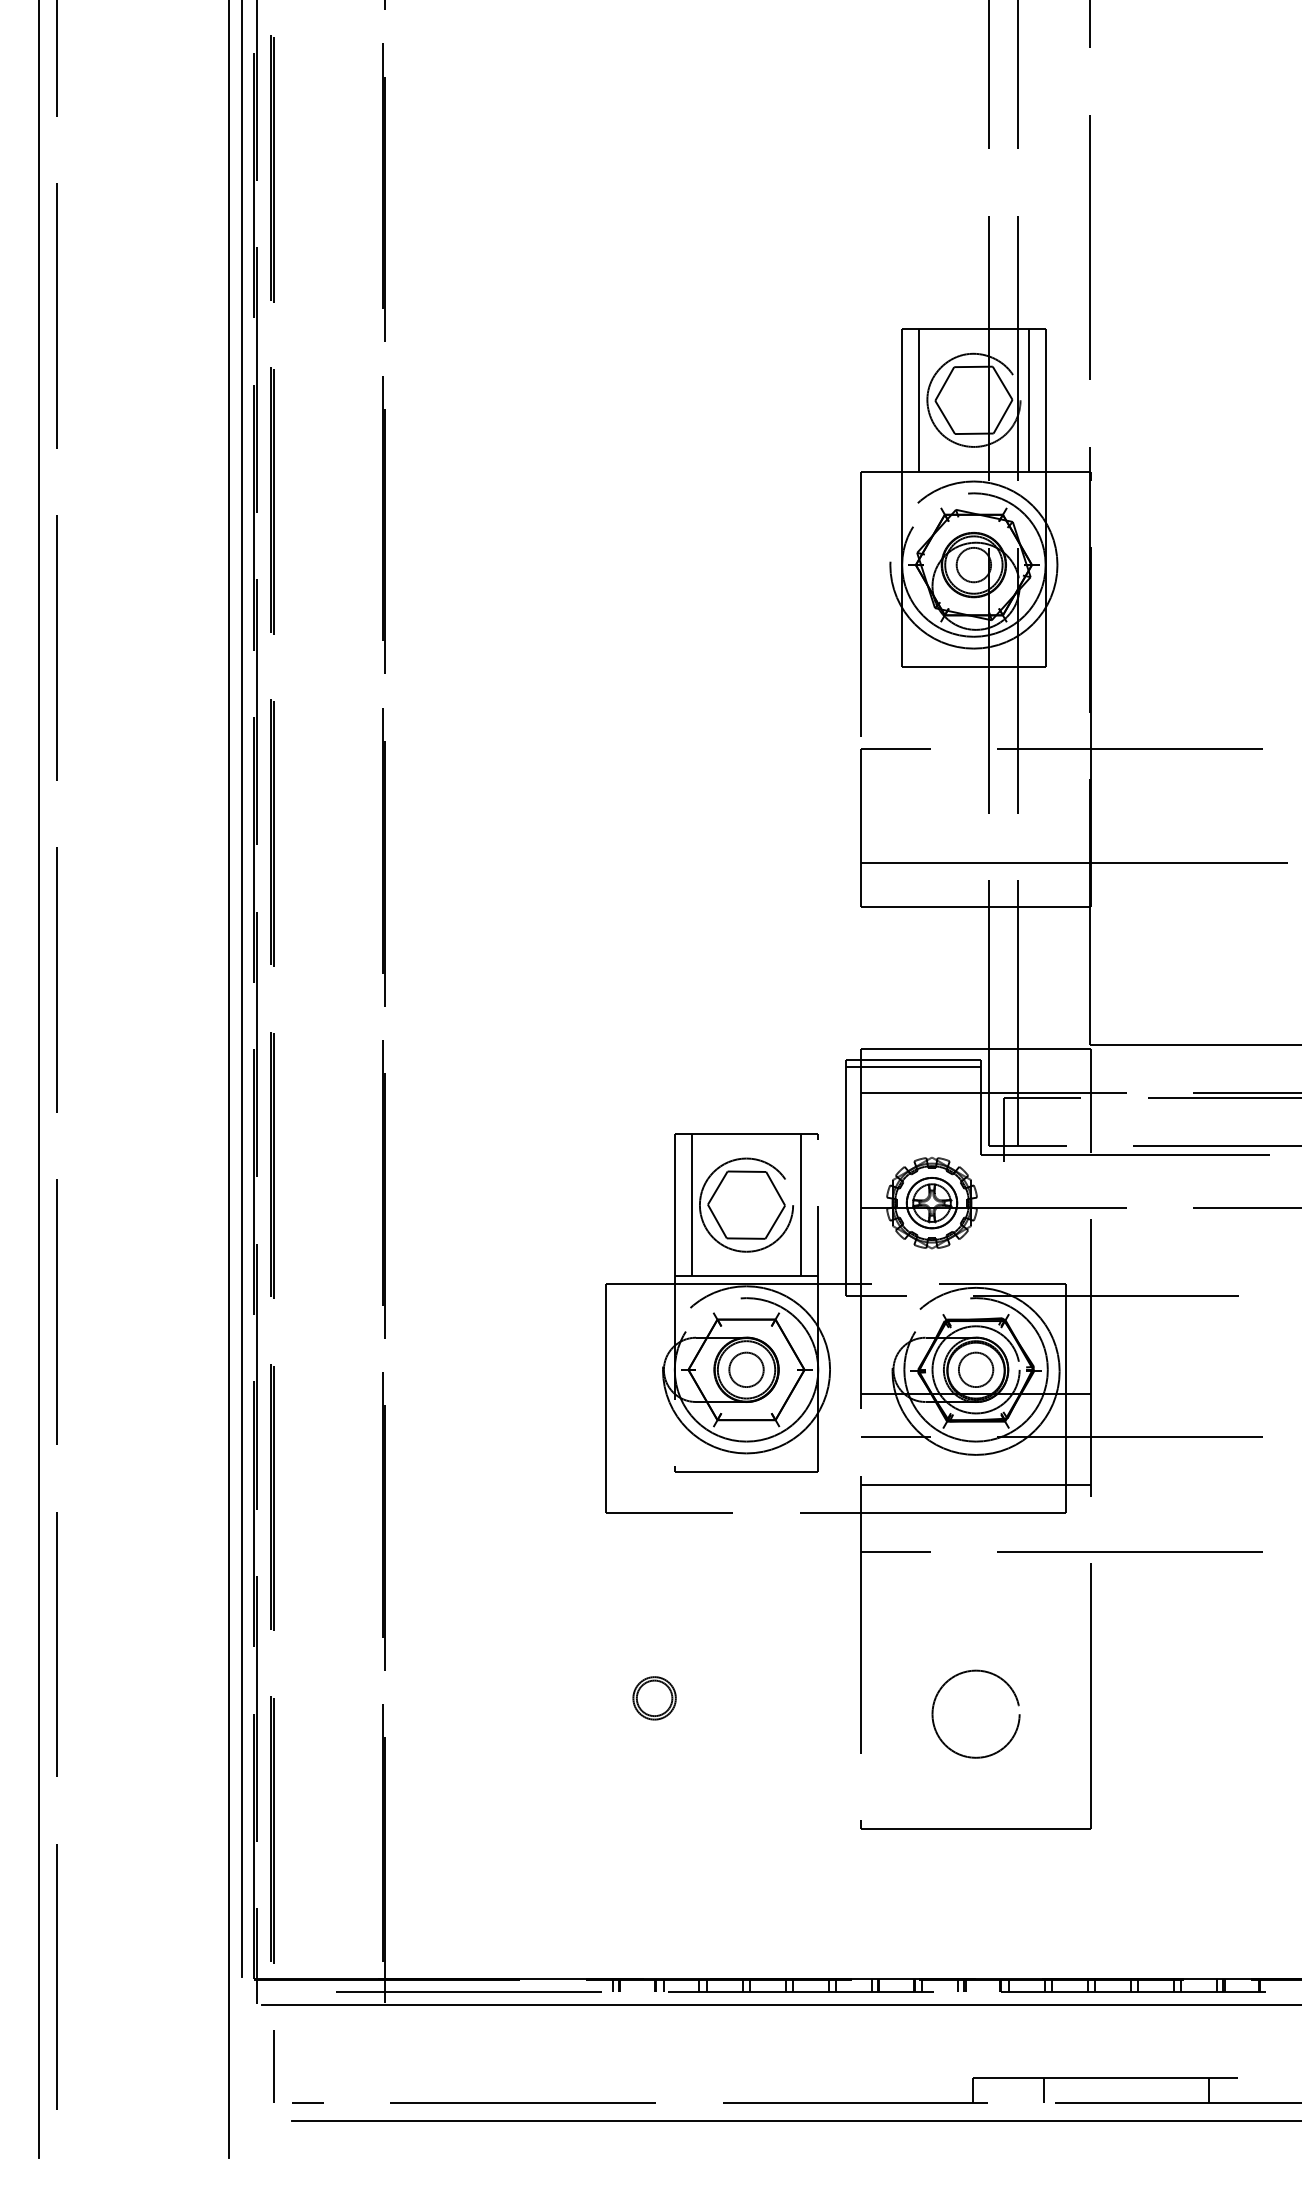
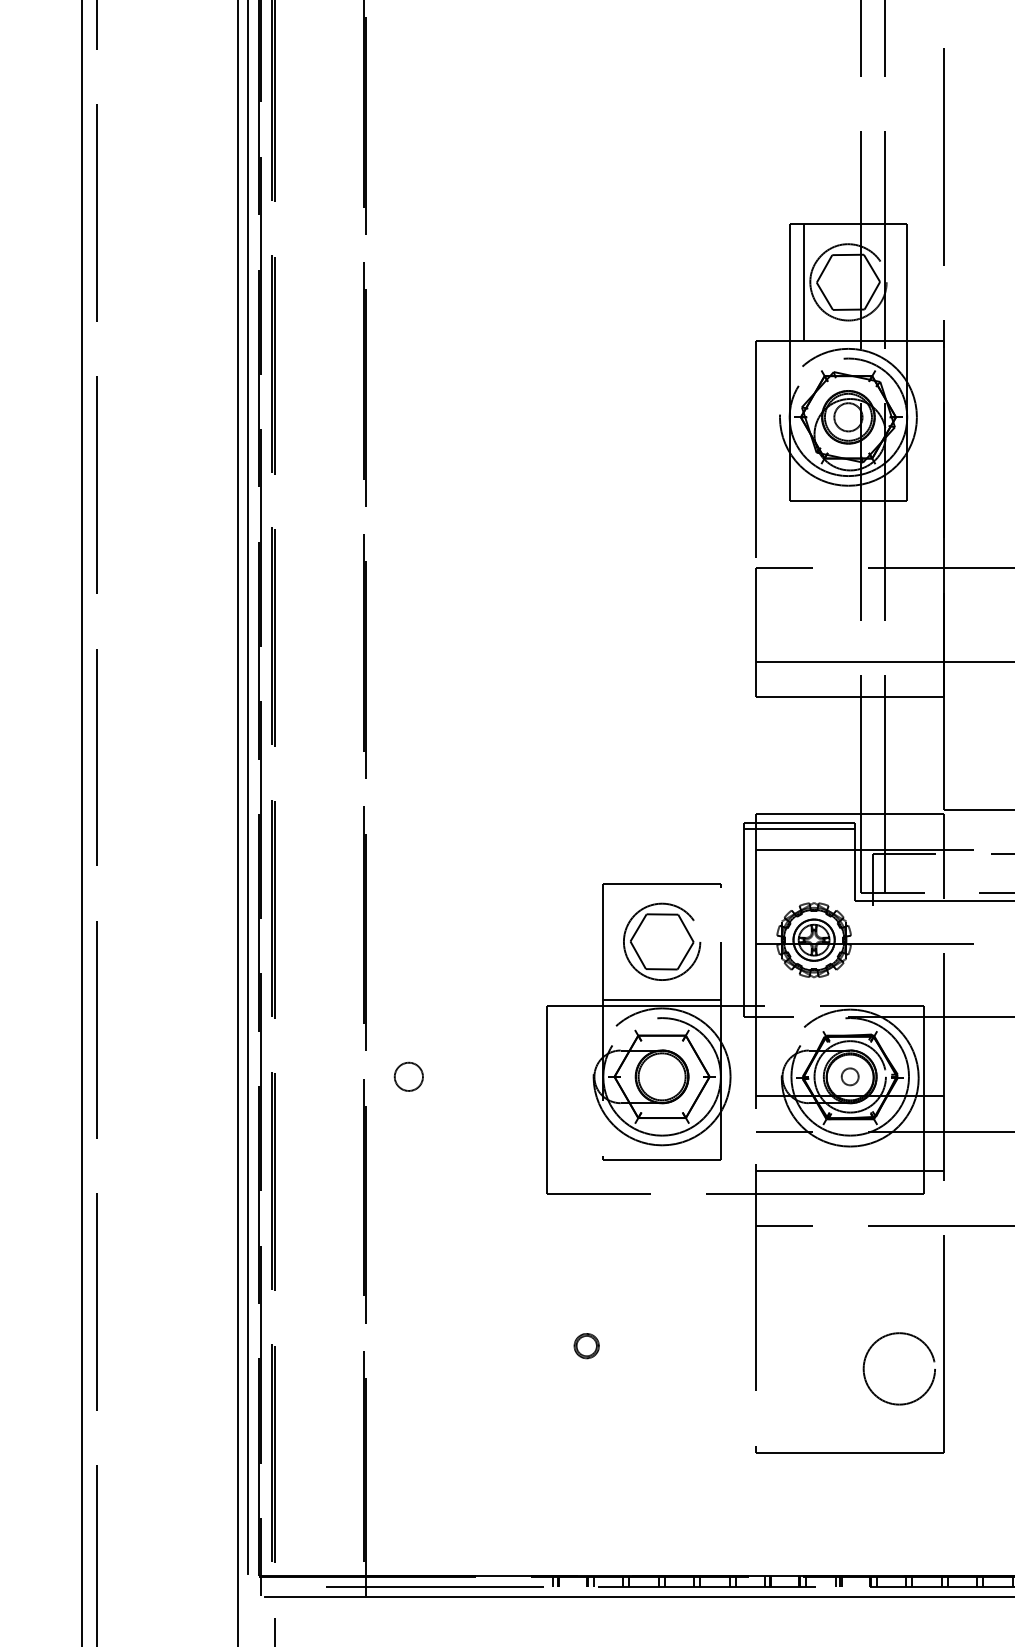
line: (1028, 400) -> (893, 282), removed
line: (691, 1205) -> (617, 942), removed
line: (801, 1205) -> (707, 942), removed
circle: (746, 1369) -> (408, 1076), moved
circle: (975, 1369) -> (849, 1076), size x0.6
part: (654, 1698) -> (586, 1346), size x0.7
circle: (975, 1713) -> (898, 1368), moved

